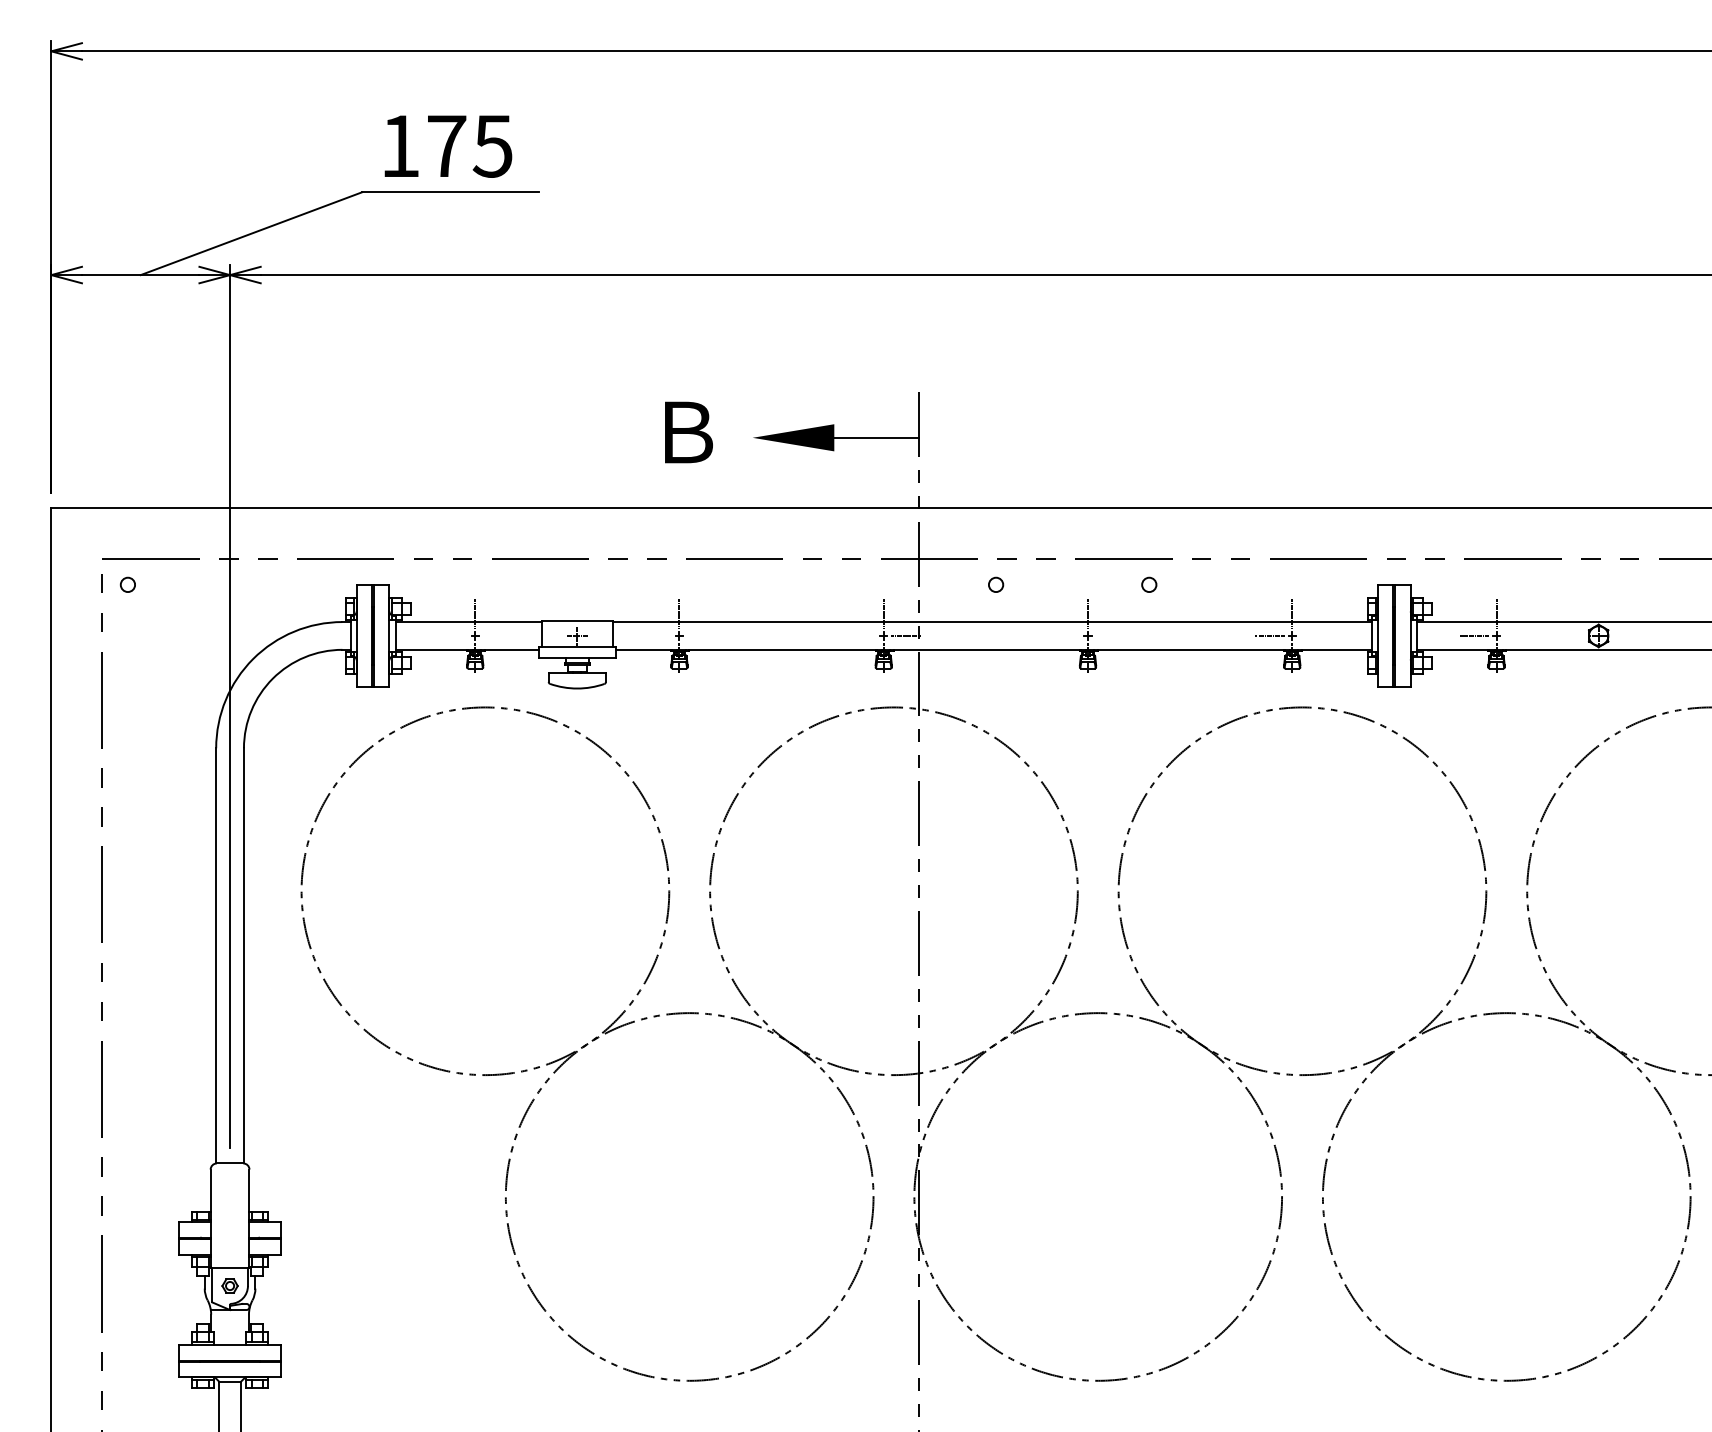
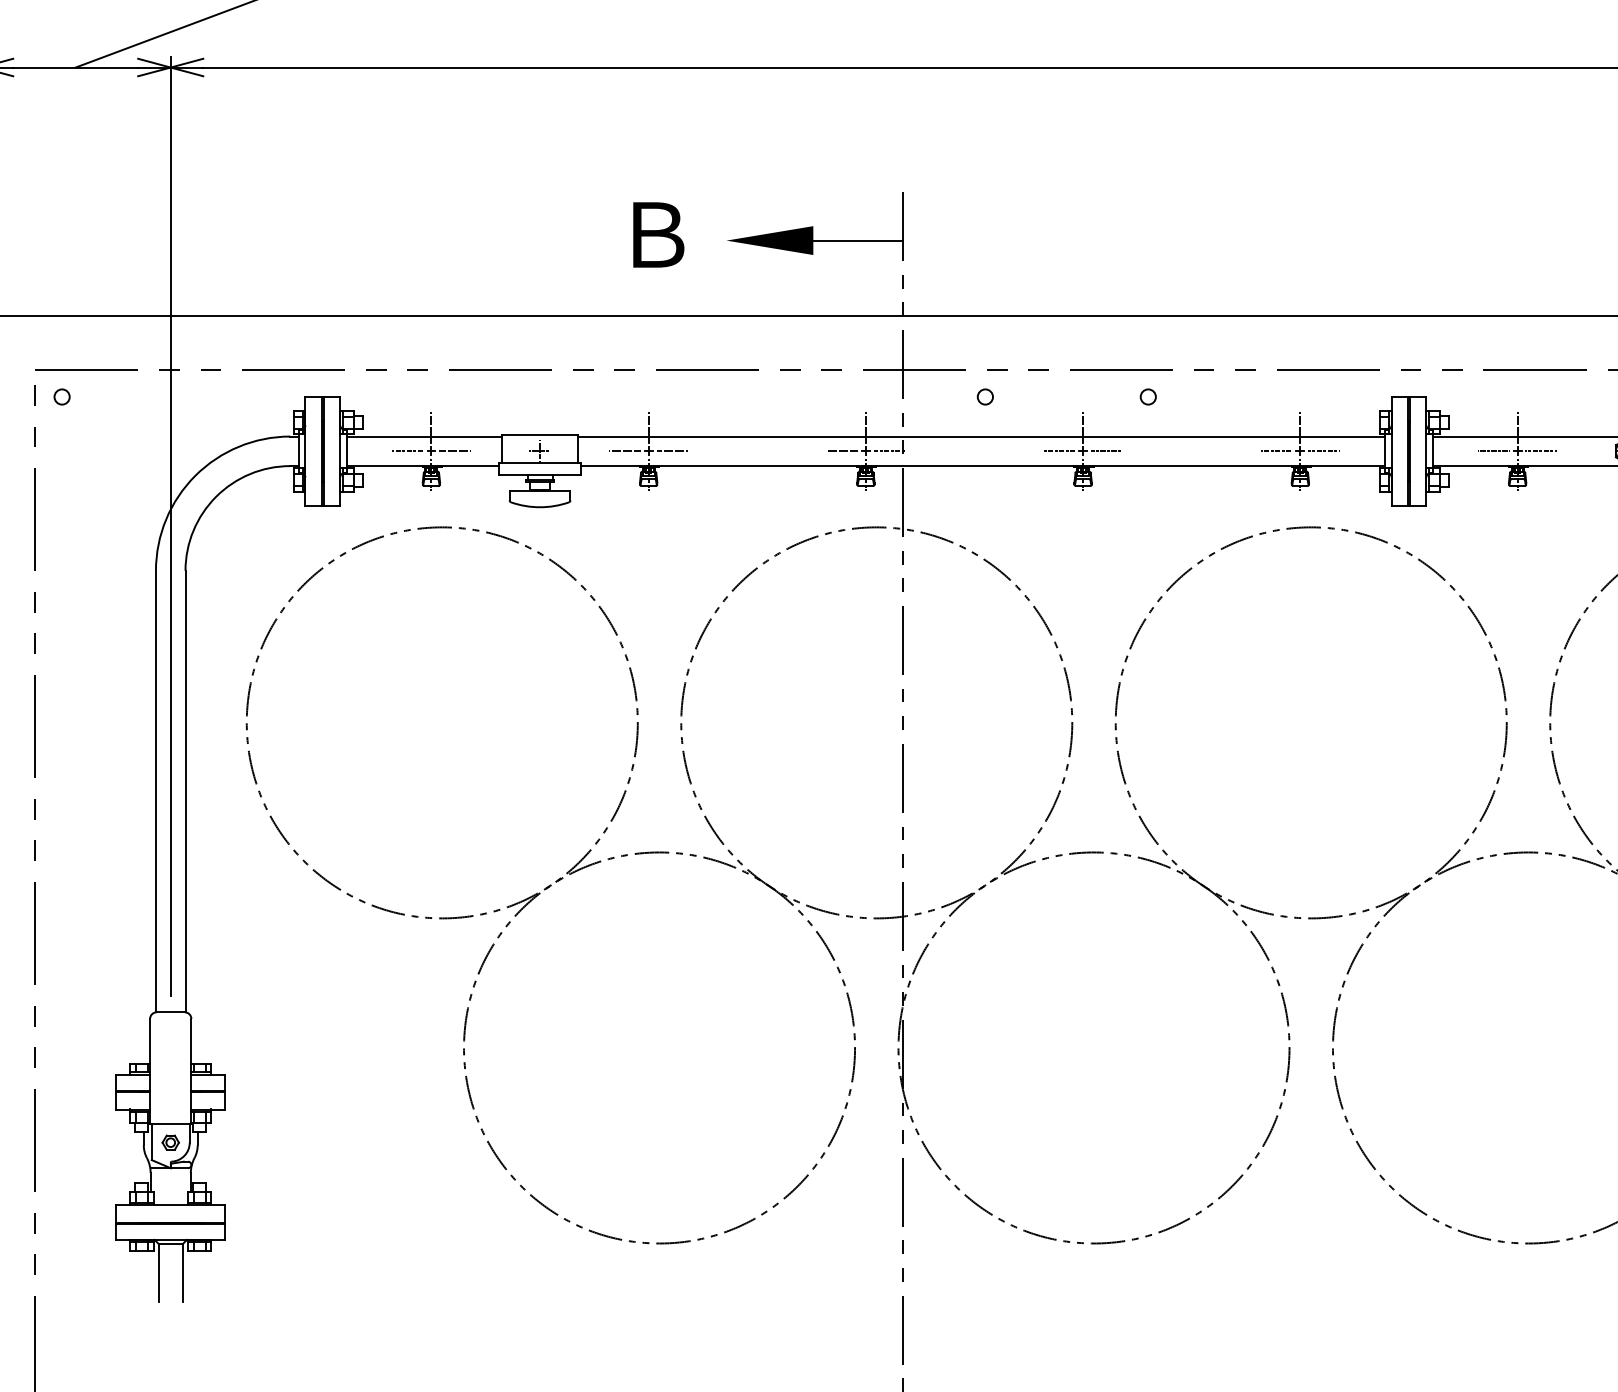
line: (452, 635) -> (407, 450), added
line: (497, 635) -> (455, 450), added
line: (657, 635) -> (625, 450), added
line: (701, 635) -> (672, 450), added
line: (861, 635) -> (842, 450), added
line: (1065, 635) -> (1059, 450), added
line: (1109, 635) -> (1106, 450), added
line: (1314, 635) -> (1324, 450), added
line: (1518, 635) -> (1540, 450), added

